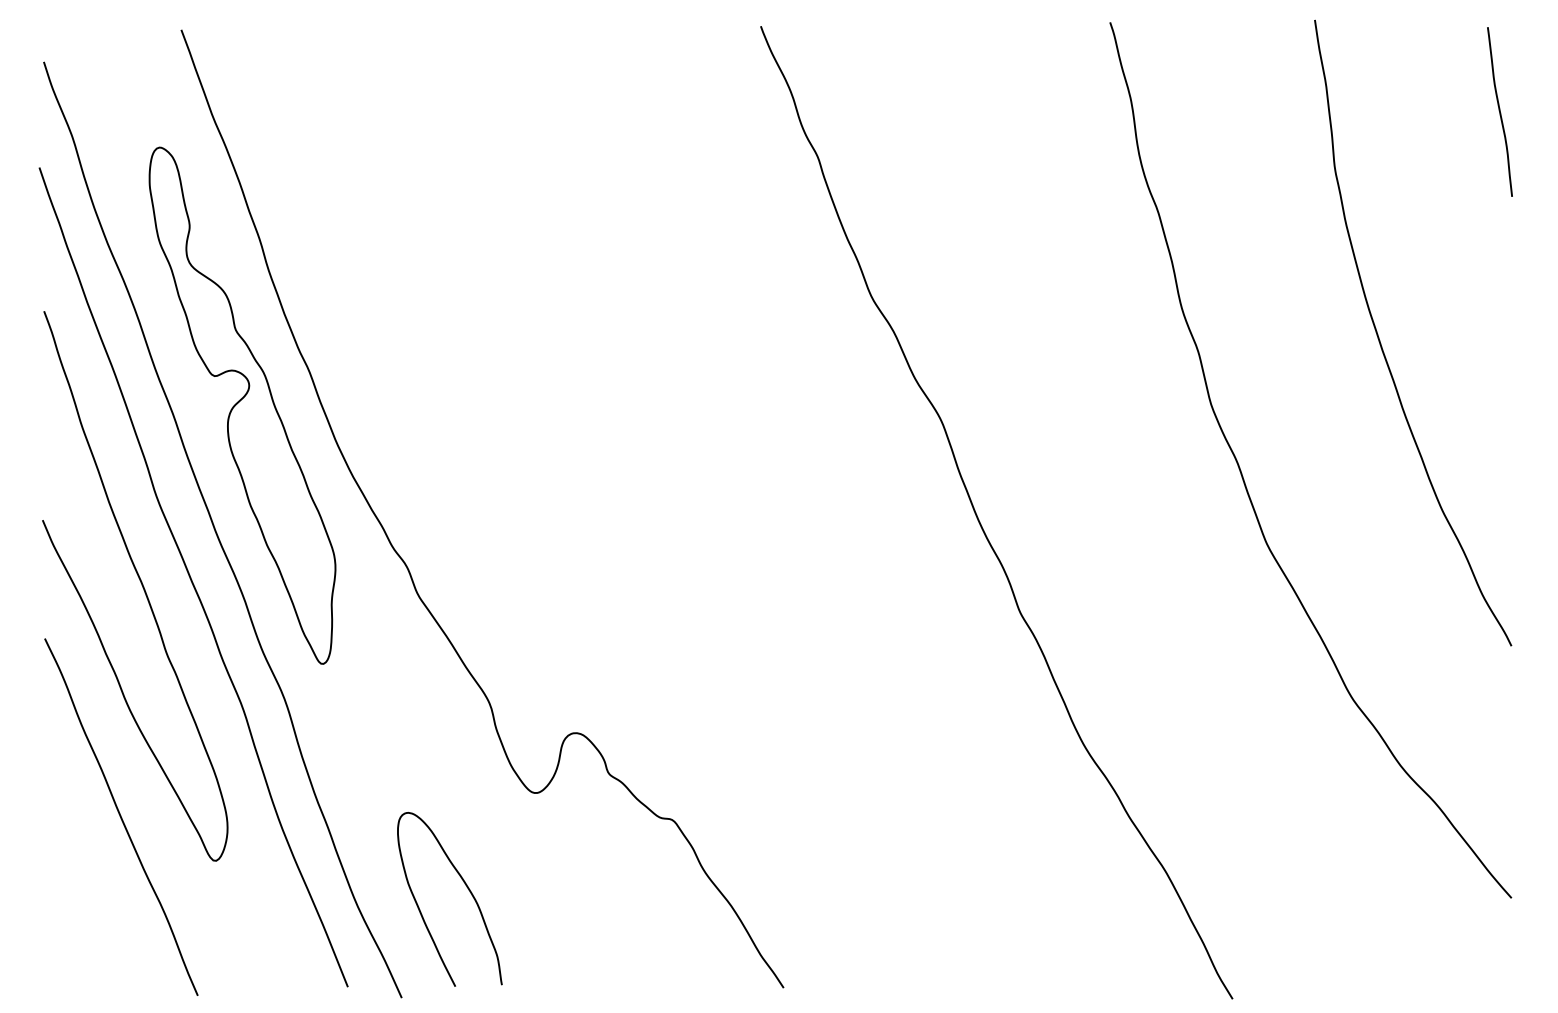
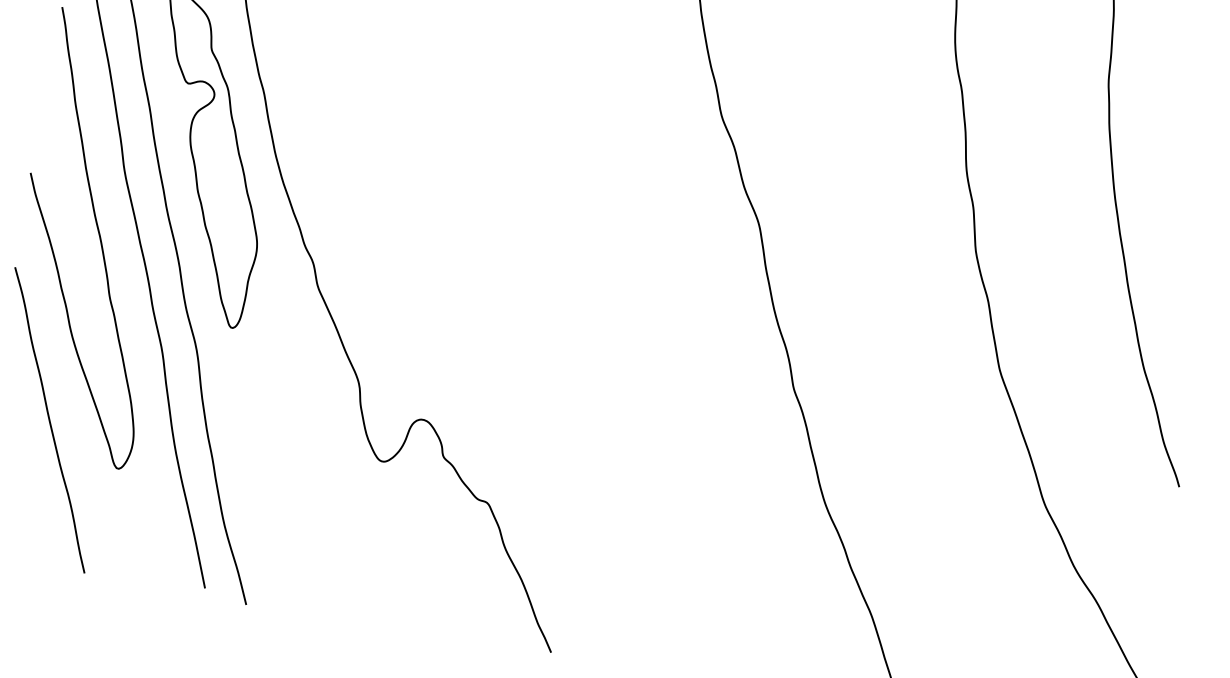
curve: (466, 887) -> (313, 526), removed

